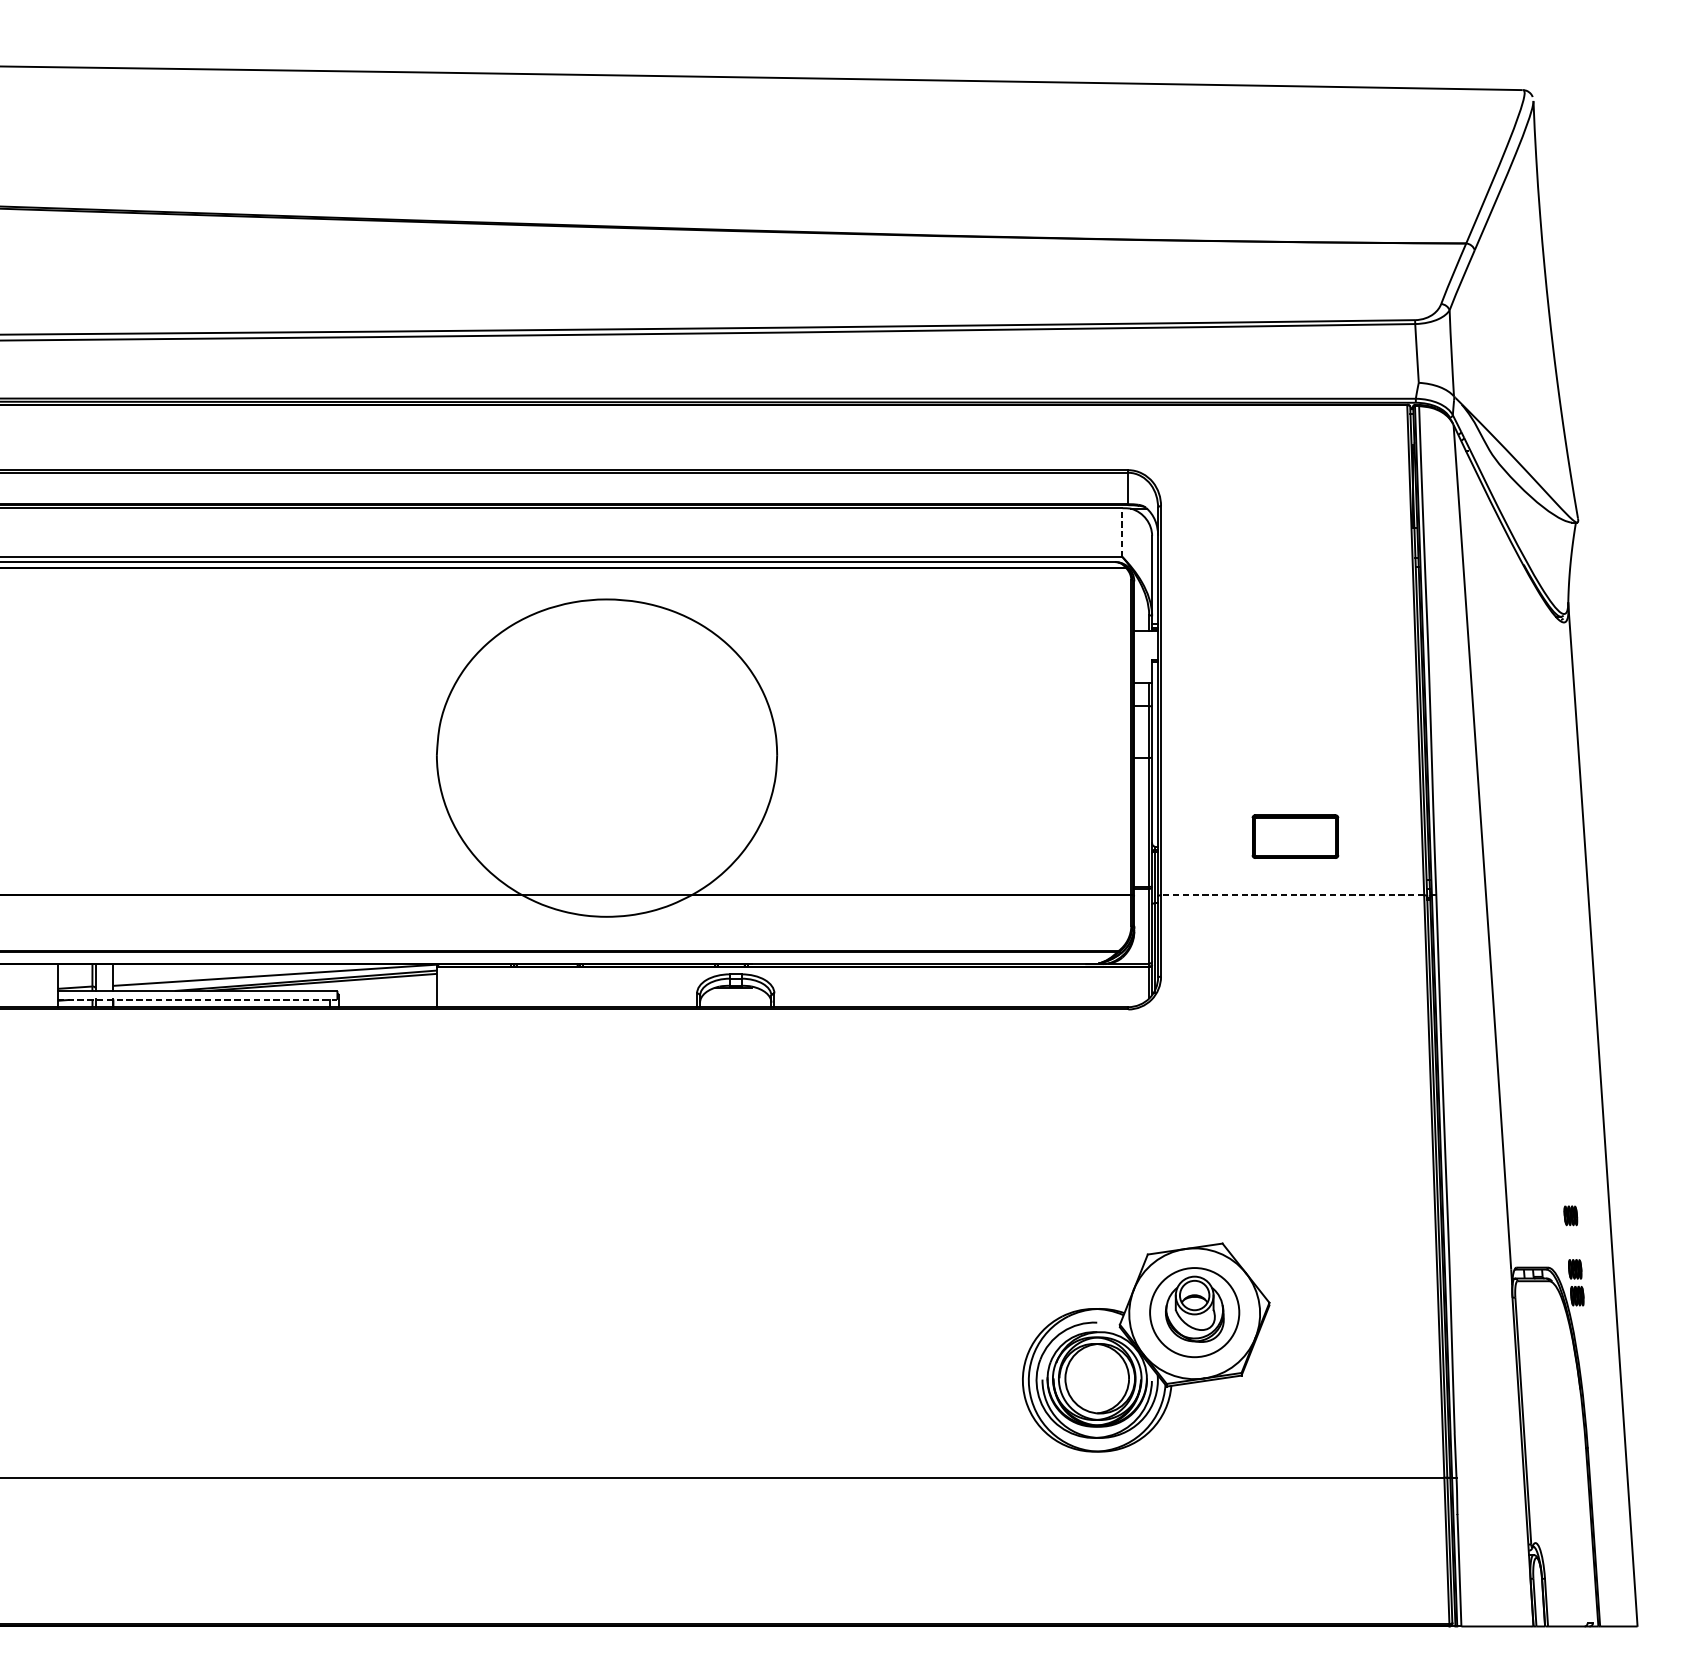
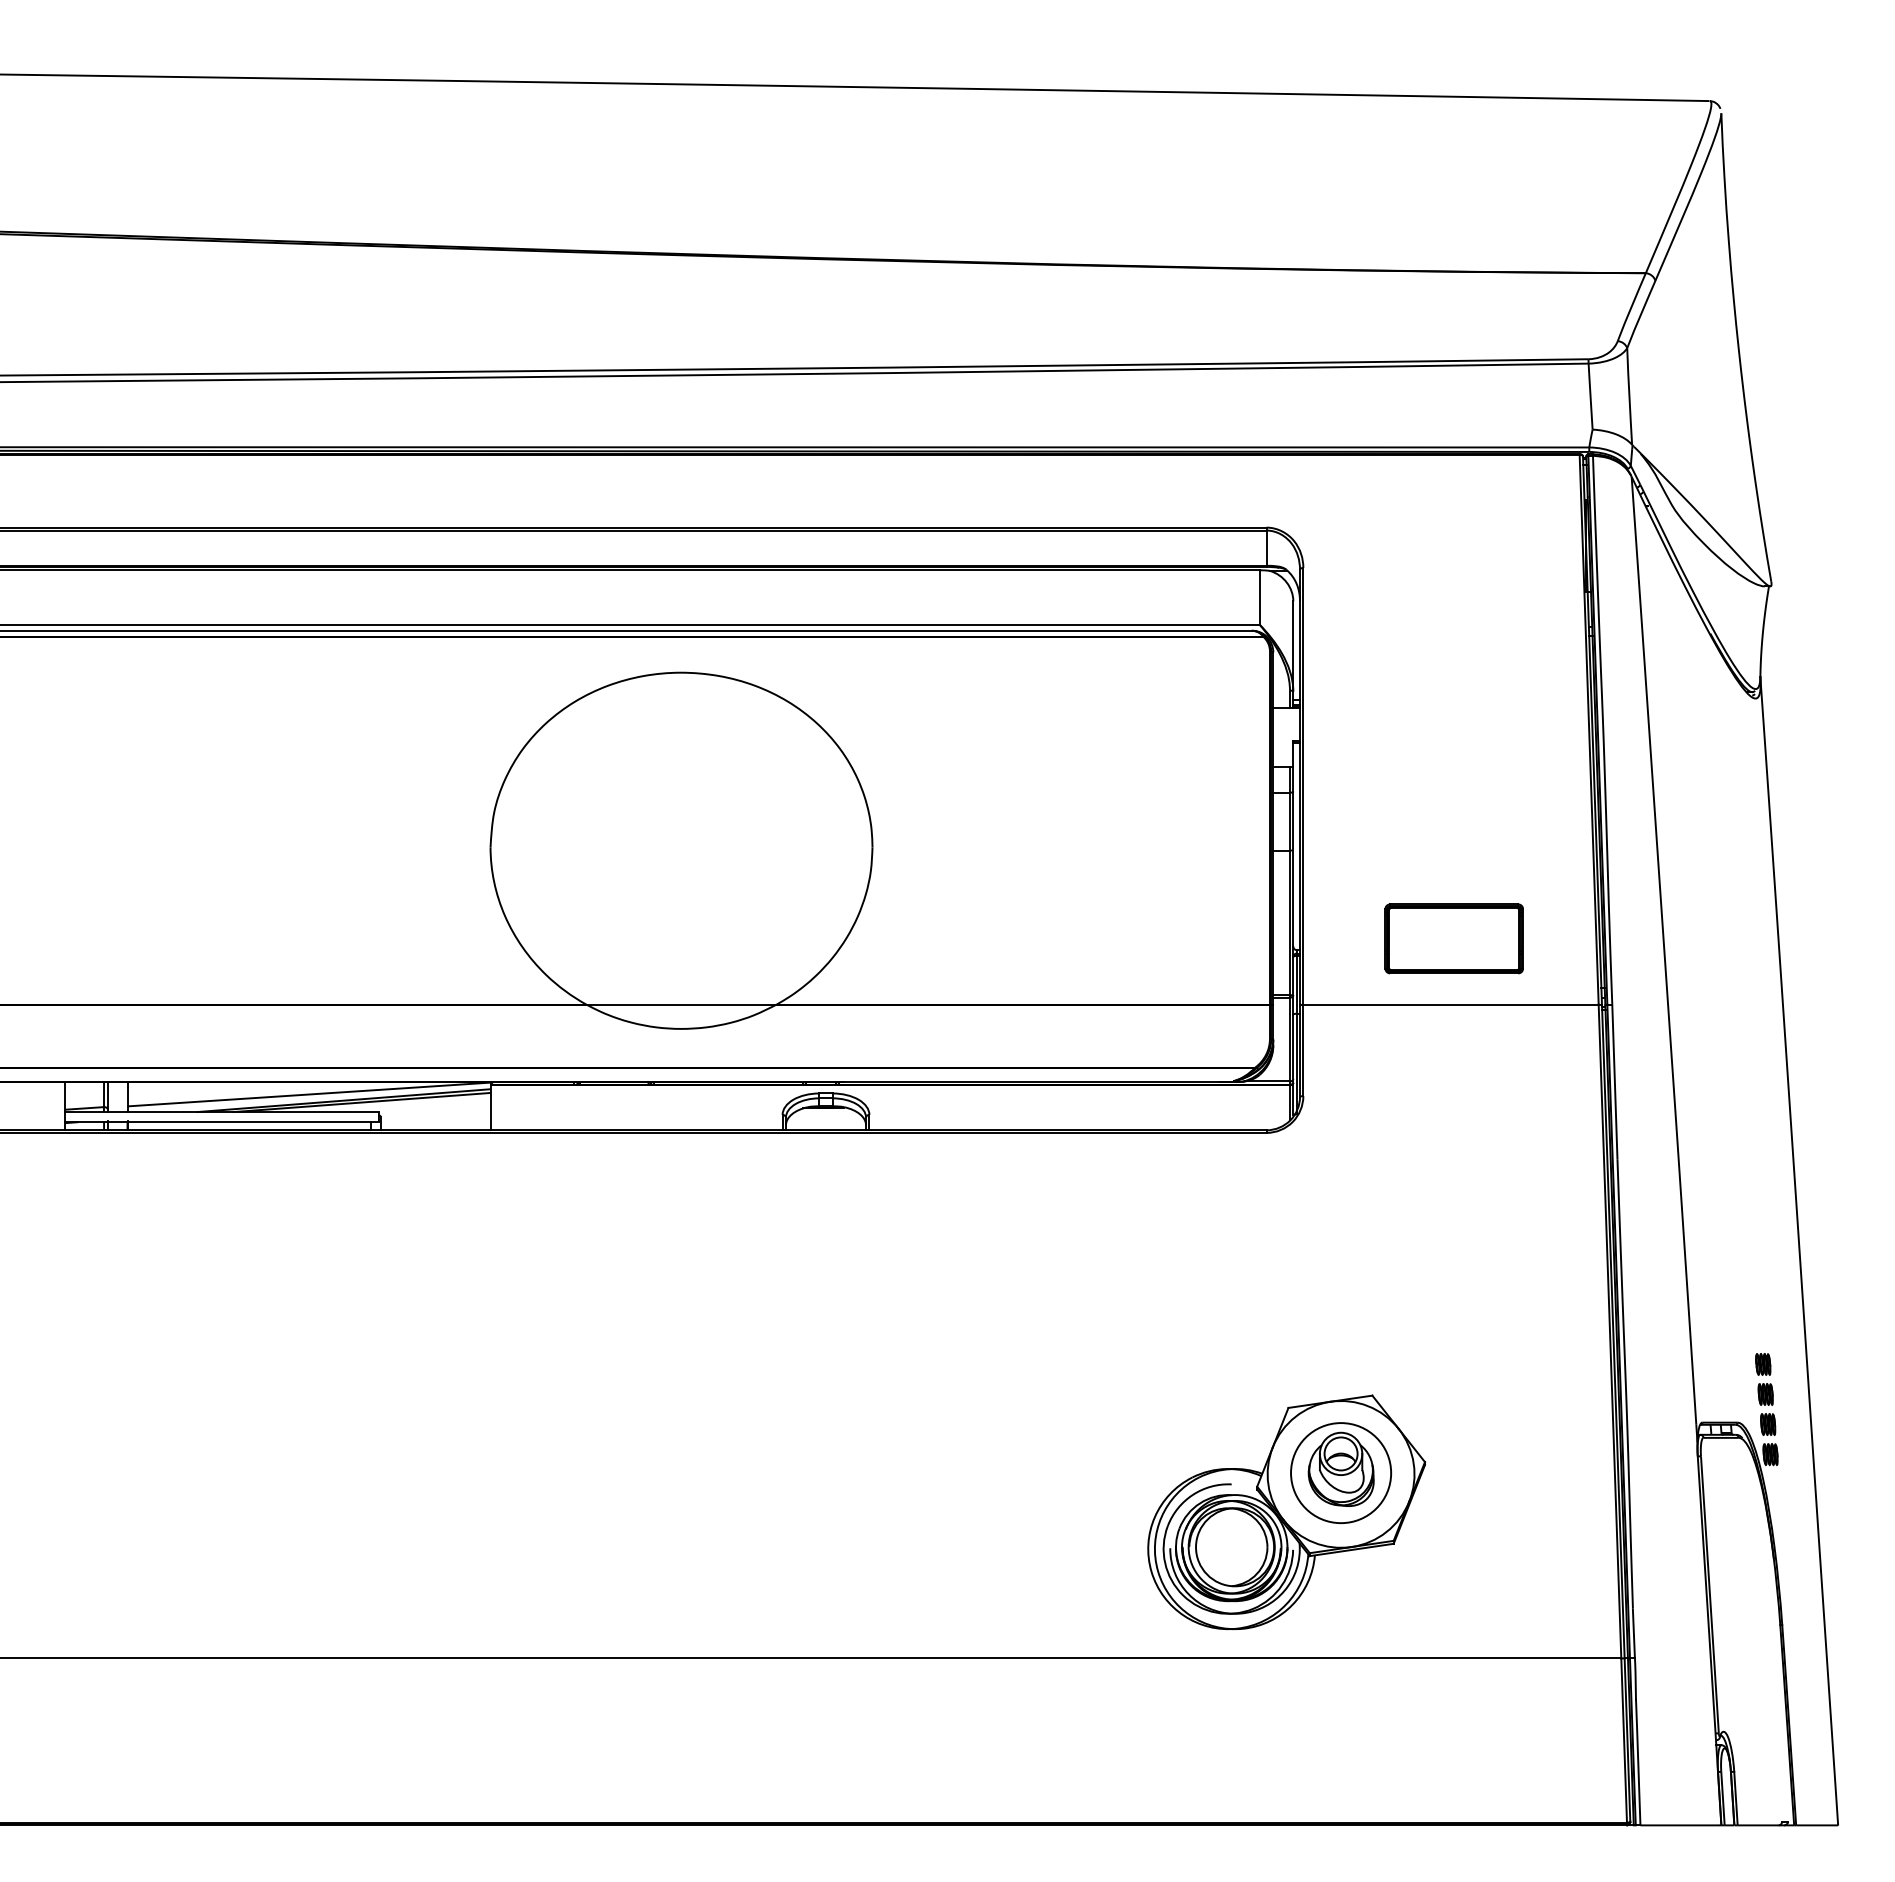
line: (1121, 532) -> (1259, 597), dashed -> solid
part: (1294, 836) -> (1453, 938), size x1.43
line: (1293, 895) -> (1451, 1004), dashed -> solid
line: (198, 1000) -> (222, 1122), dashed -> solid
part: (1572, 1242) -> (1765, 1394), added

